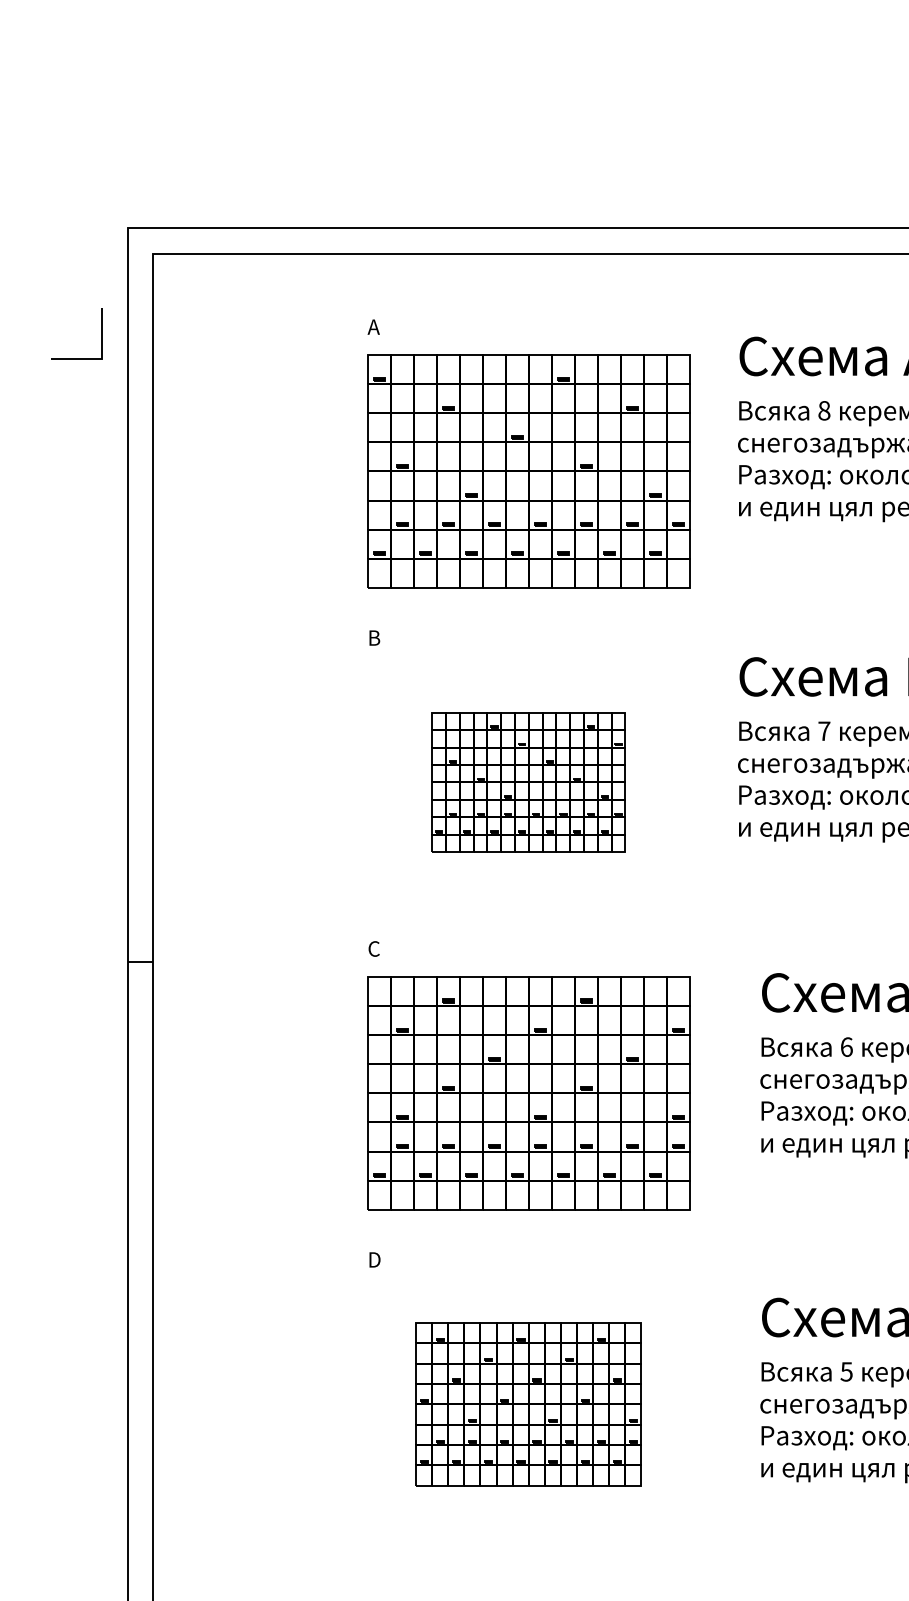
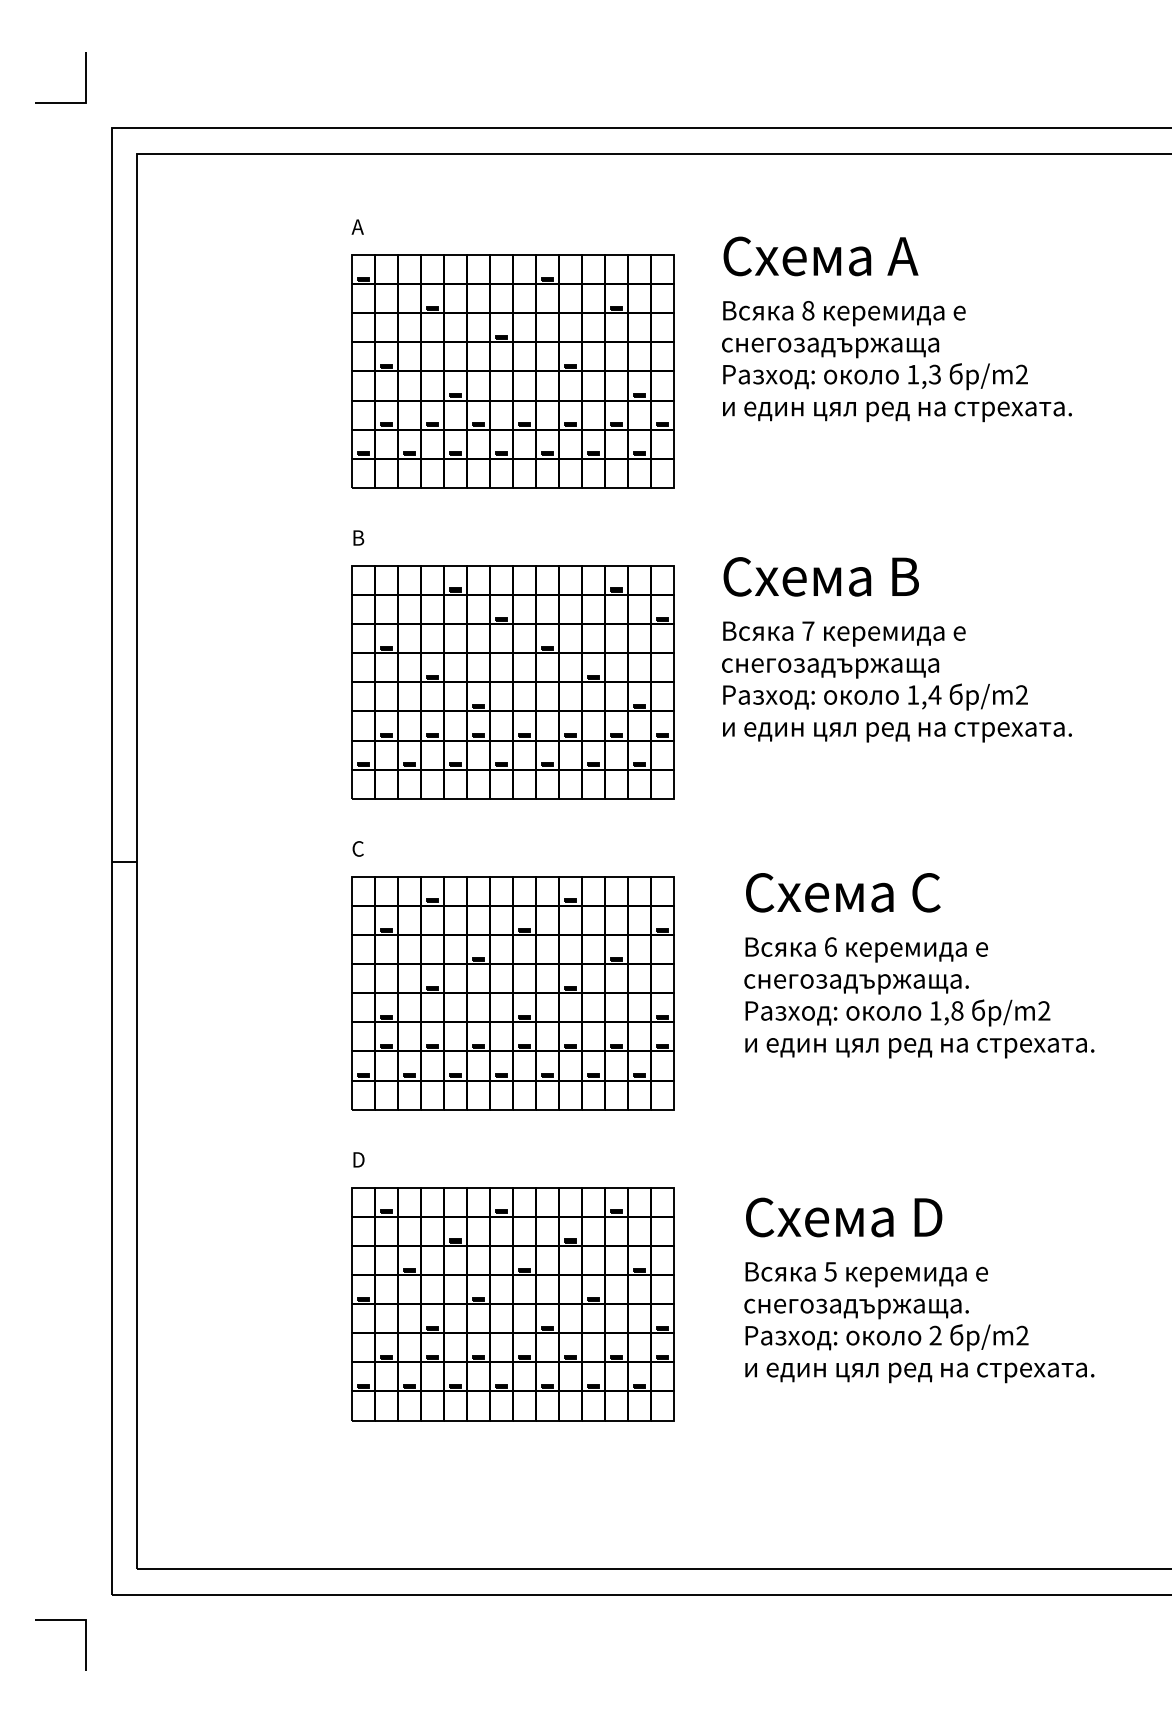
line: (101, 333) -> (85, 77), moved
part: (528, 782) -> (512, 682), size x1.67
part: (528, 1404) -> (512, 1304), size x1.43

